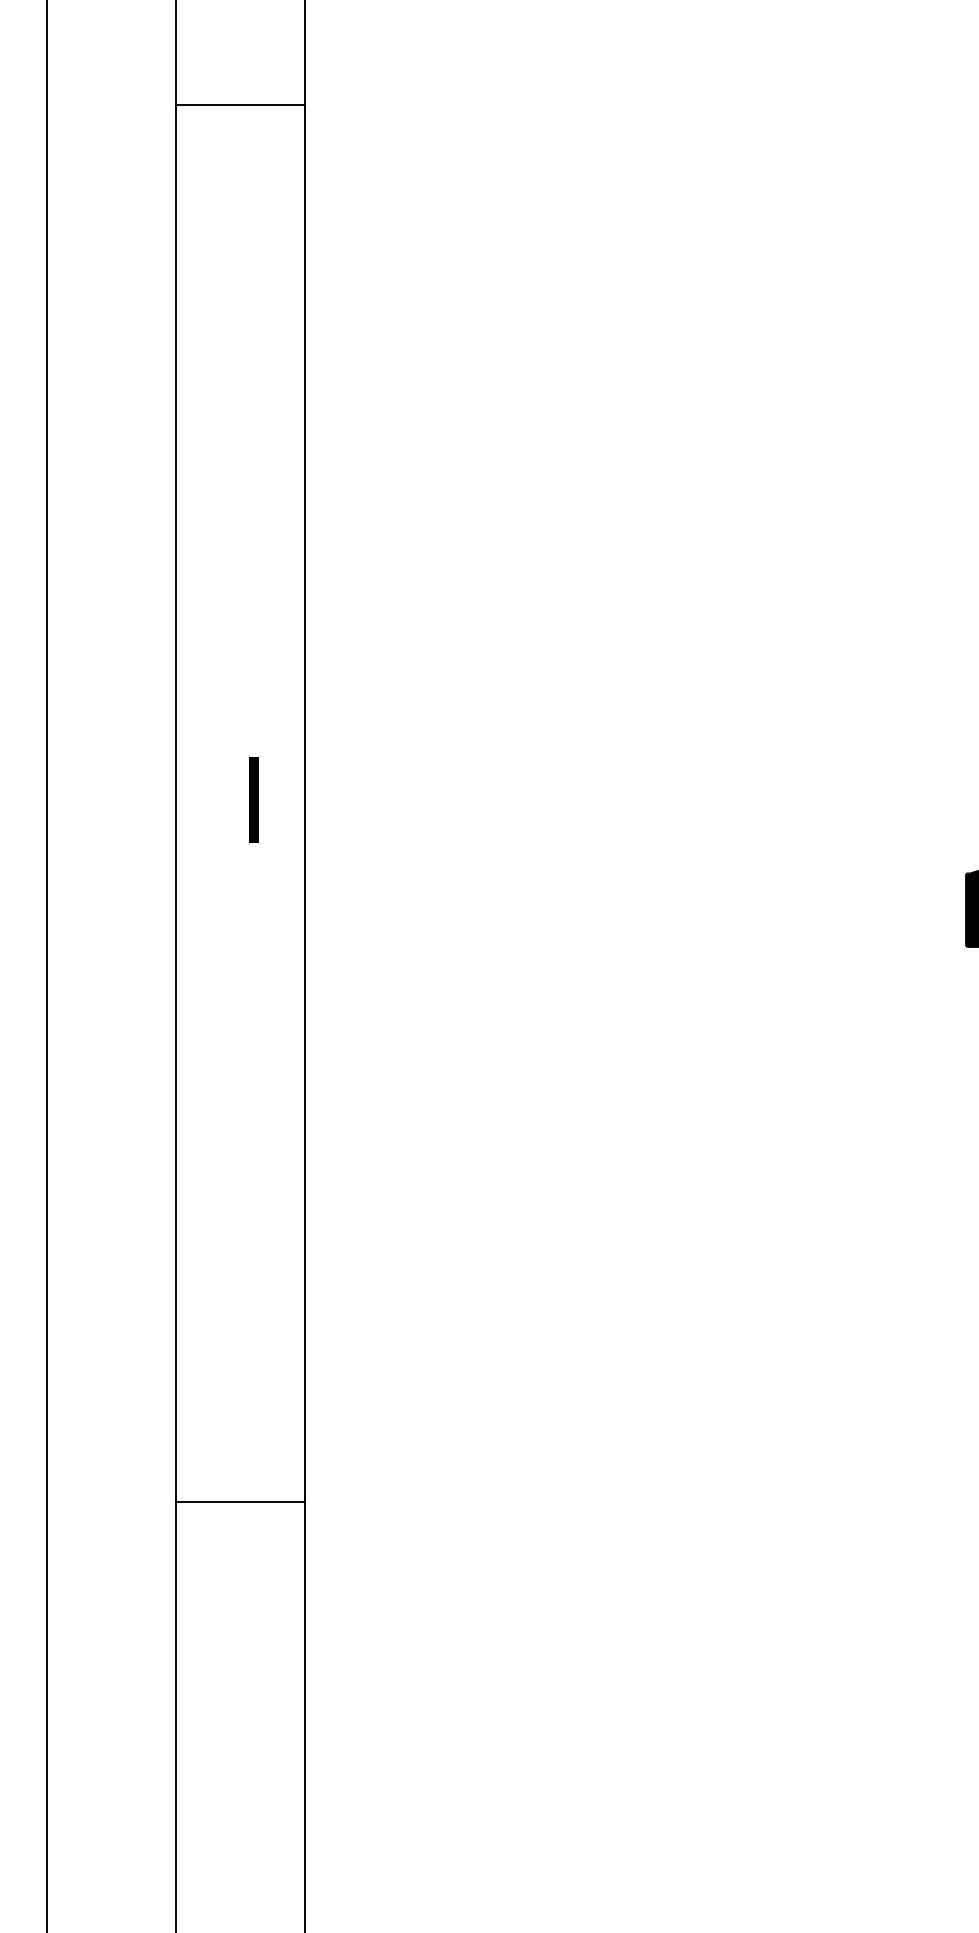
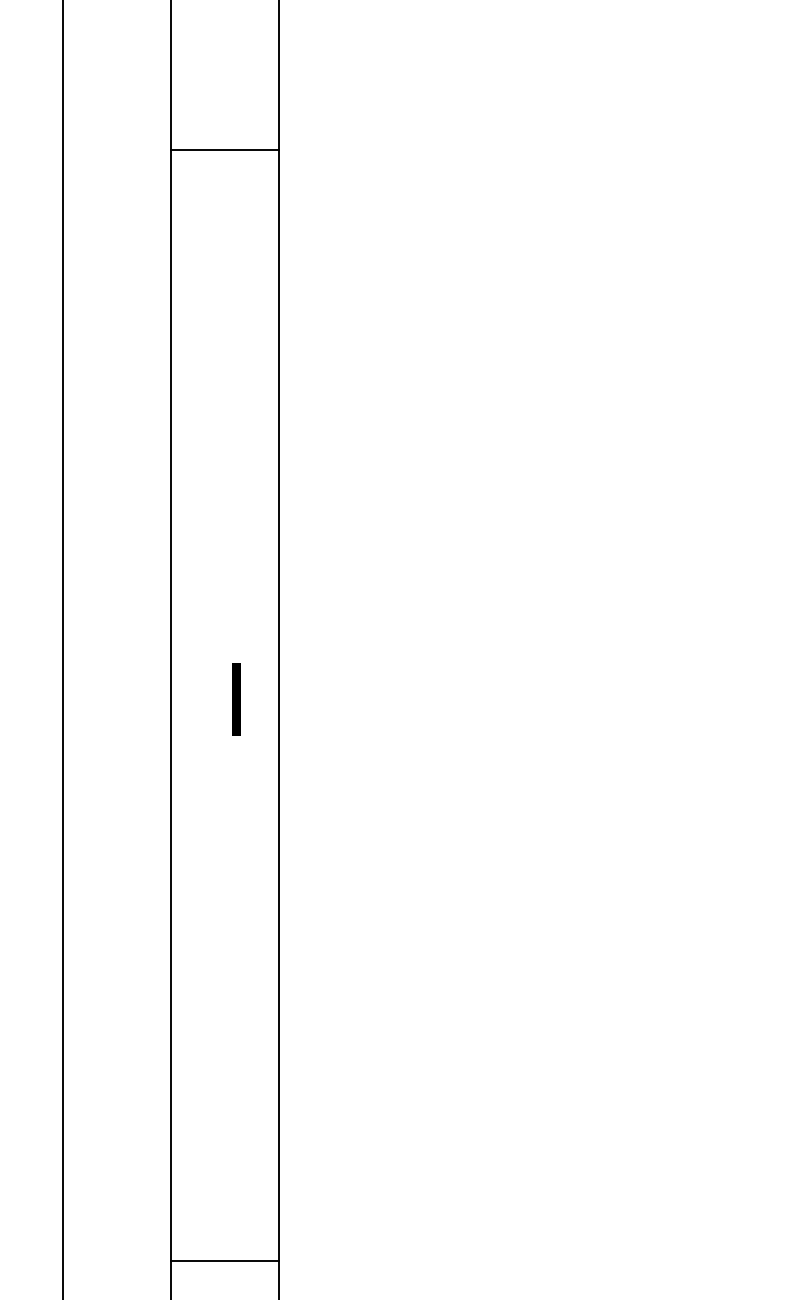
line: (240, 105) -> (225, 150), moved
line: (240, 1502) -> (225, 1260), moved

